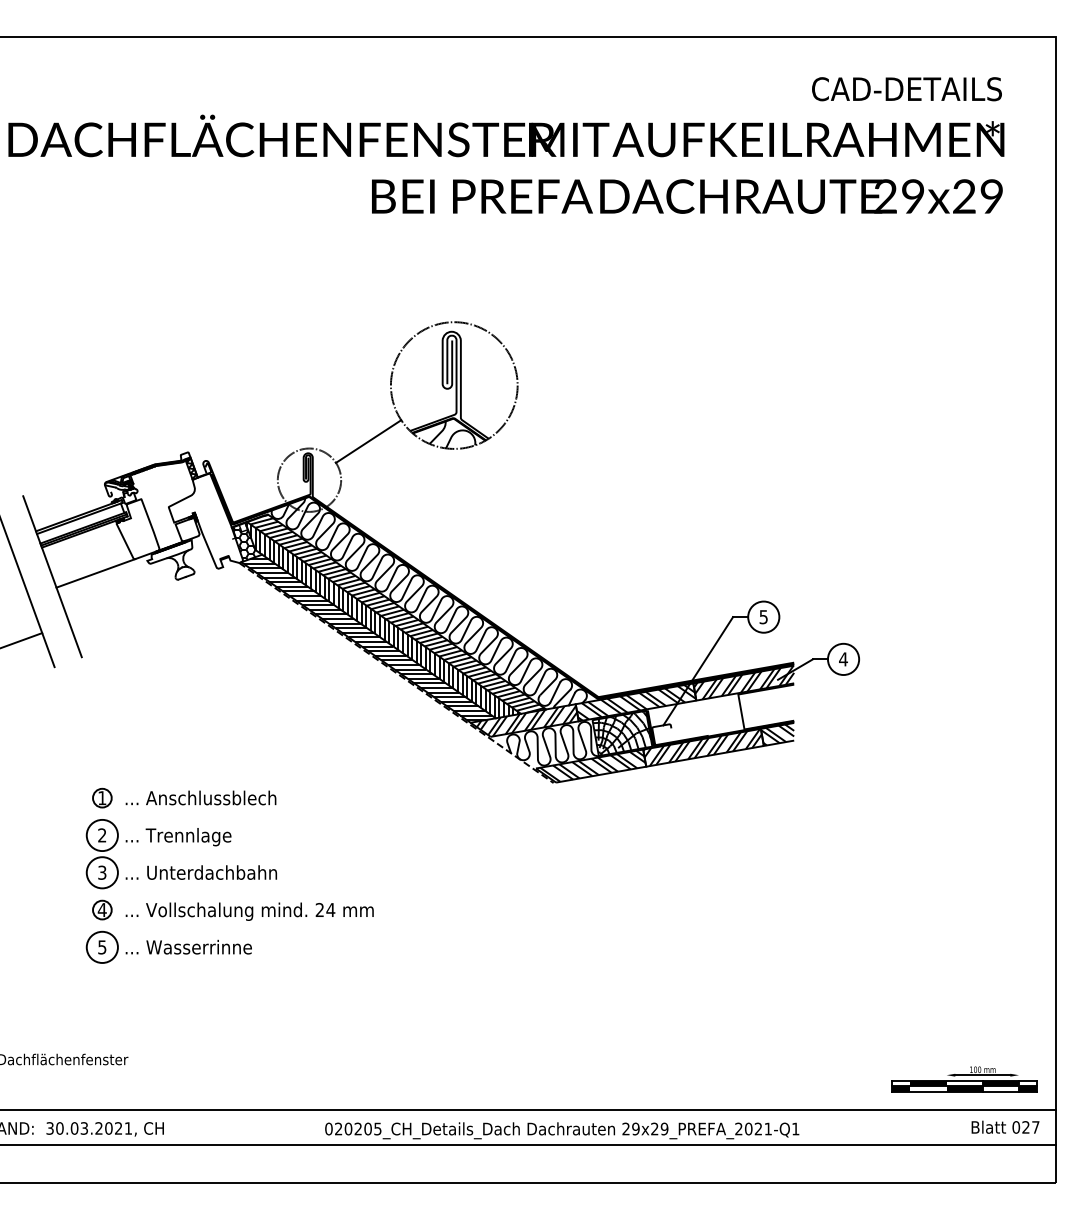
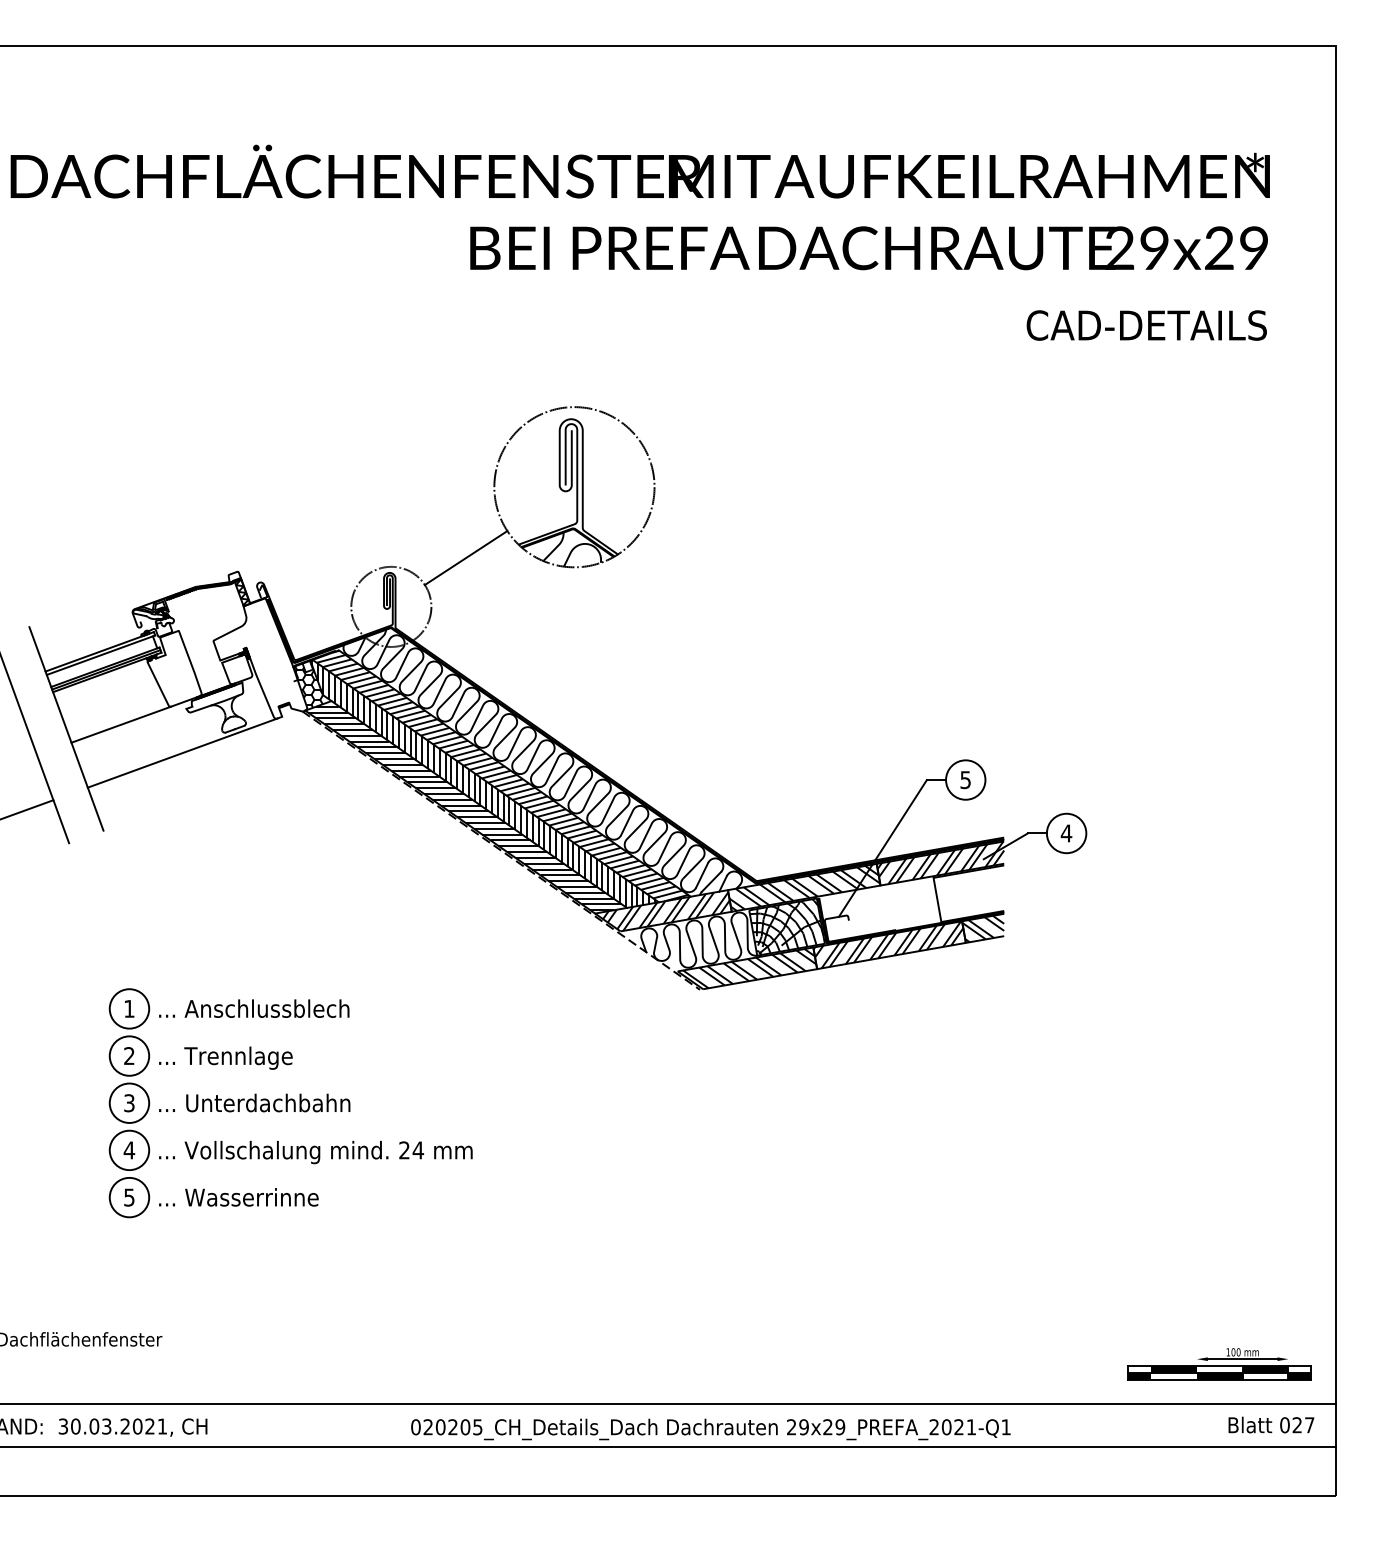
text: (906, 89) -> (1146, 325), moved
line: (144, 595) -> (182, 752), added
circle: (102, 797) -> (129, 1008), size x1.67
circle: (102, 910) -> (129, 1150), size x1.67

